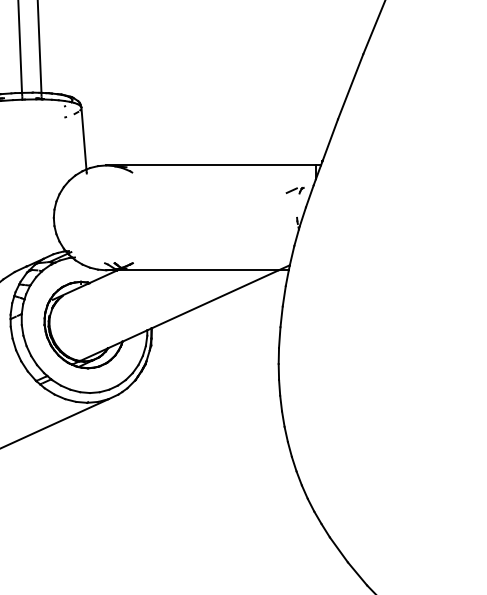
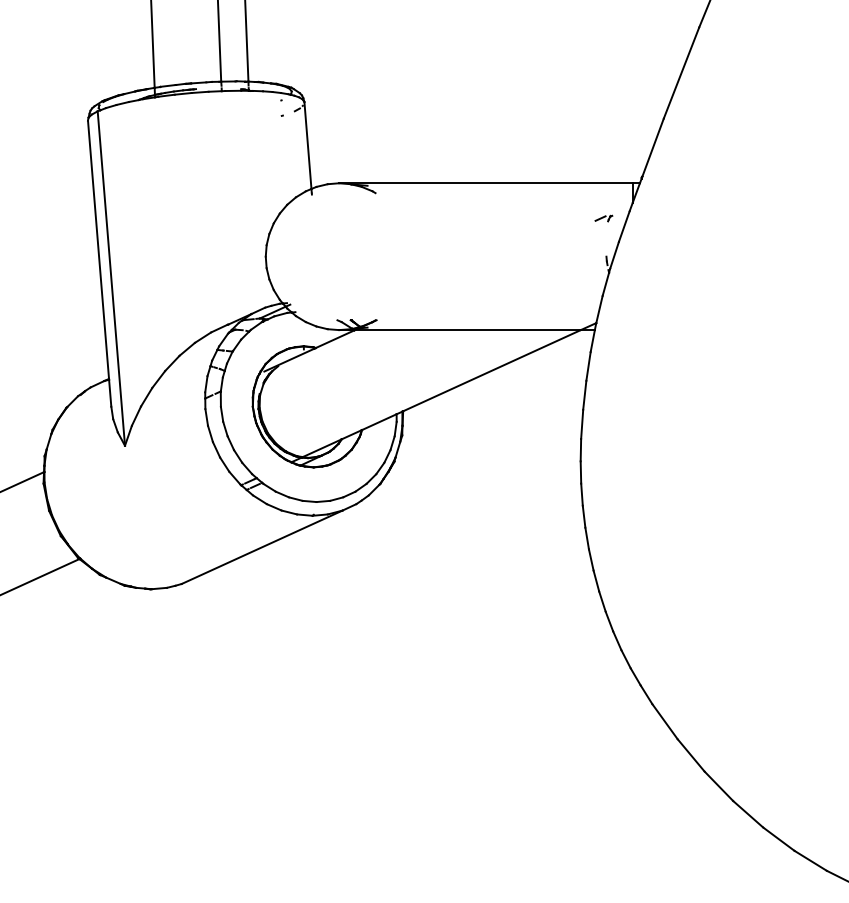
part: (294, 190) -> (603, 218), size x0.7

